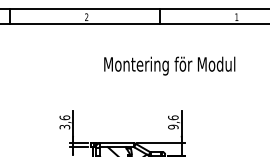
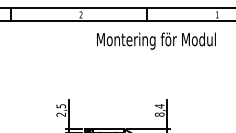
text: (169, 65) -> (156, 40), moved
text: (64, 122) -> (60, 110), 3,6 -> 2,5
text: (173, 122) -> (159, 110), 9,6 -> 8,4

